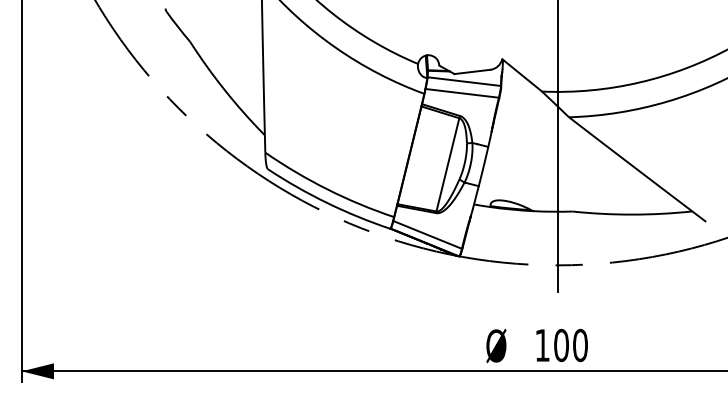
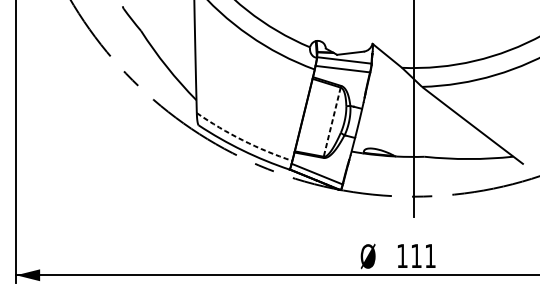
line: (447, 164) -> (331, 121), solid -> dashed
arc: (327, 189) -> (242, 140), solid -> dashed
text: (570, 345) -> (423, 256), 100 -> 111

